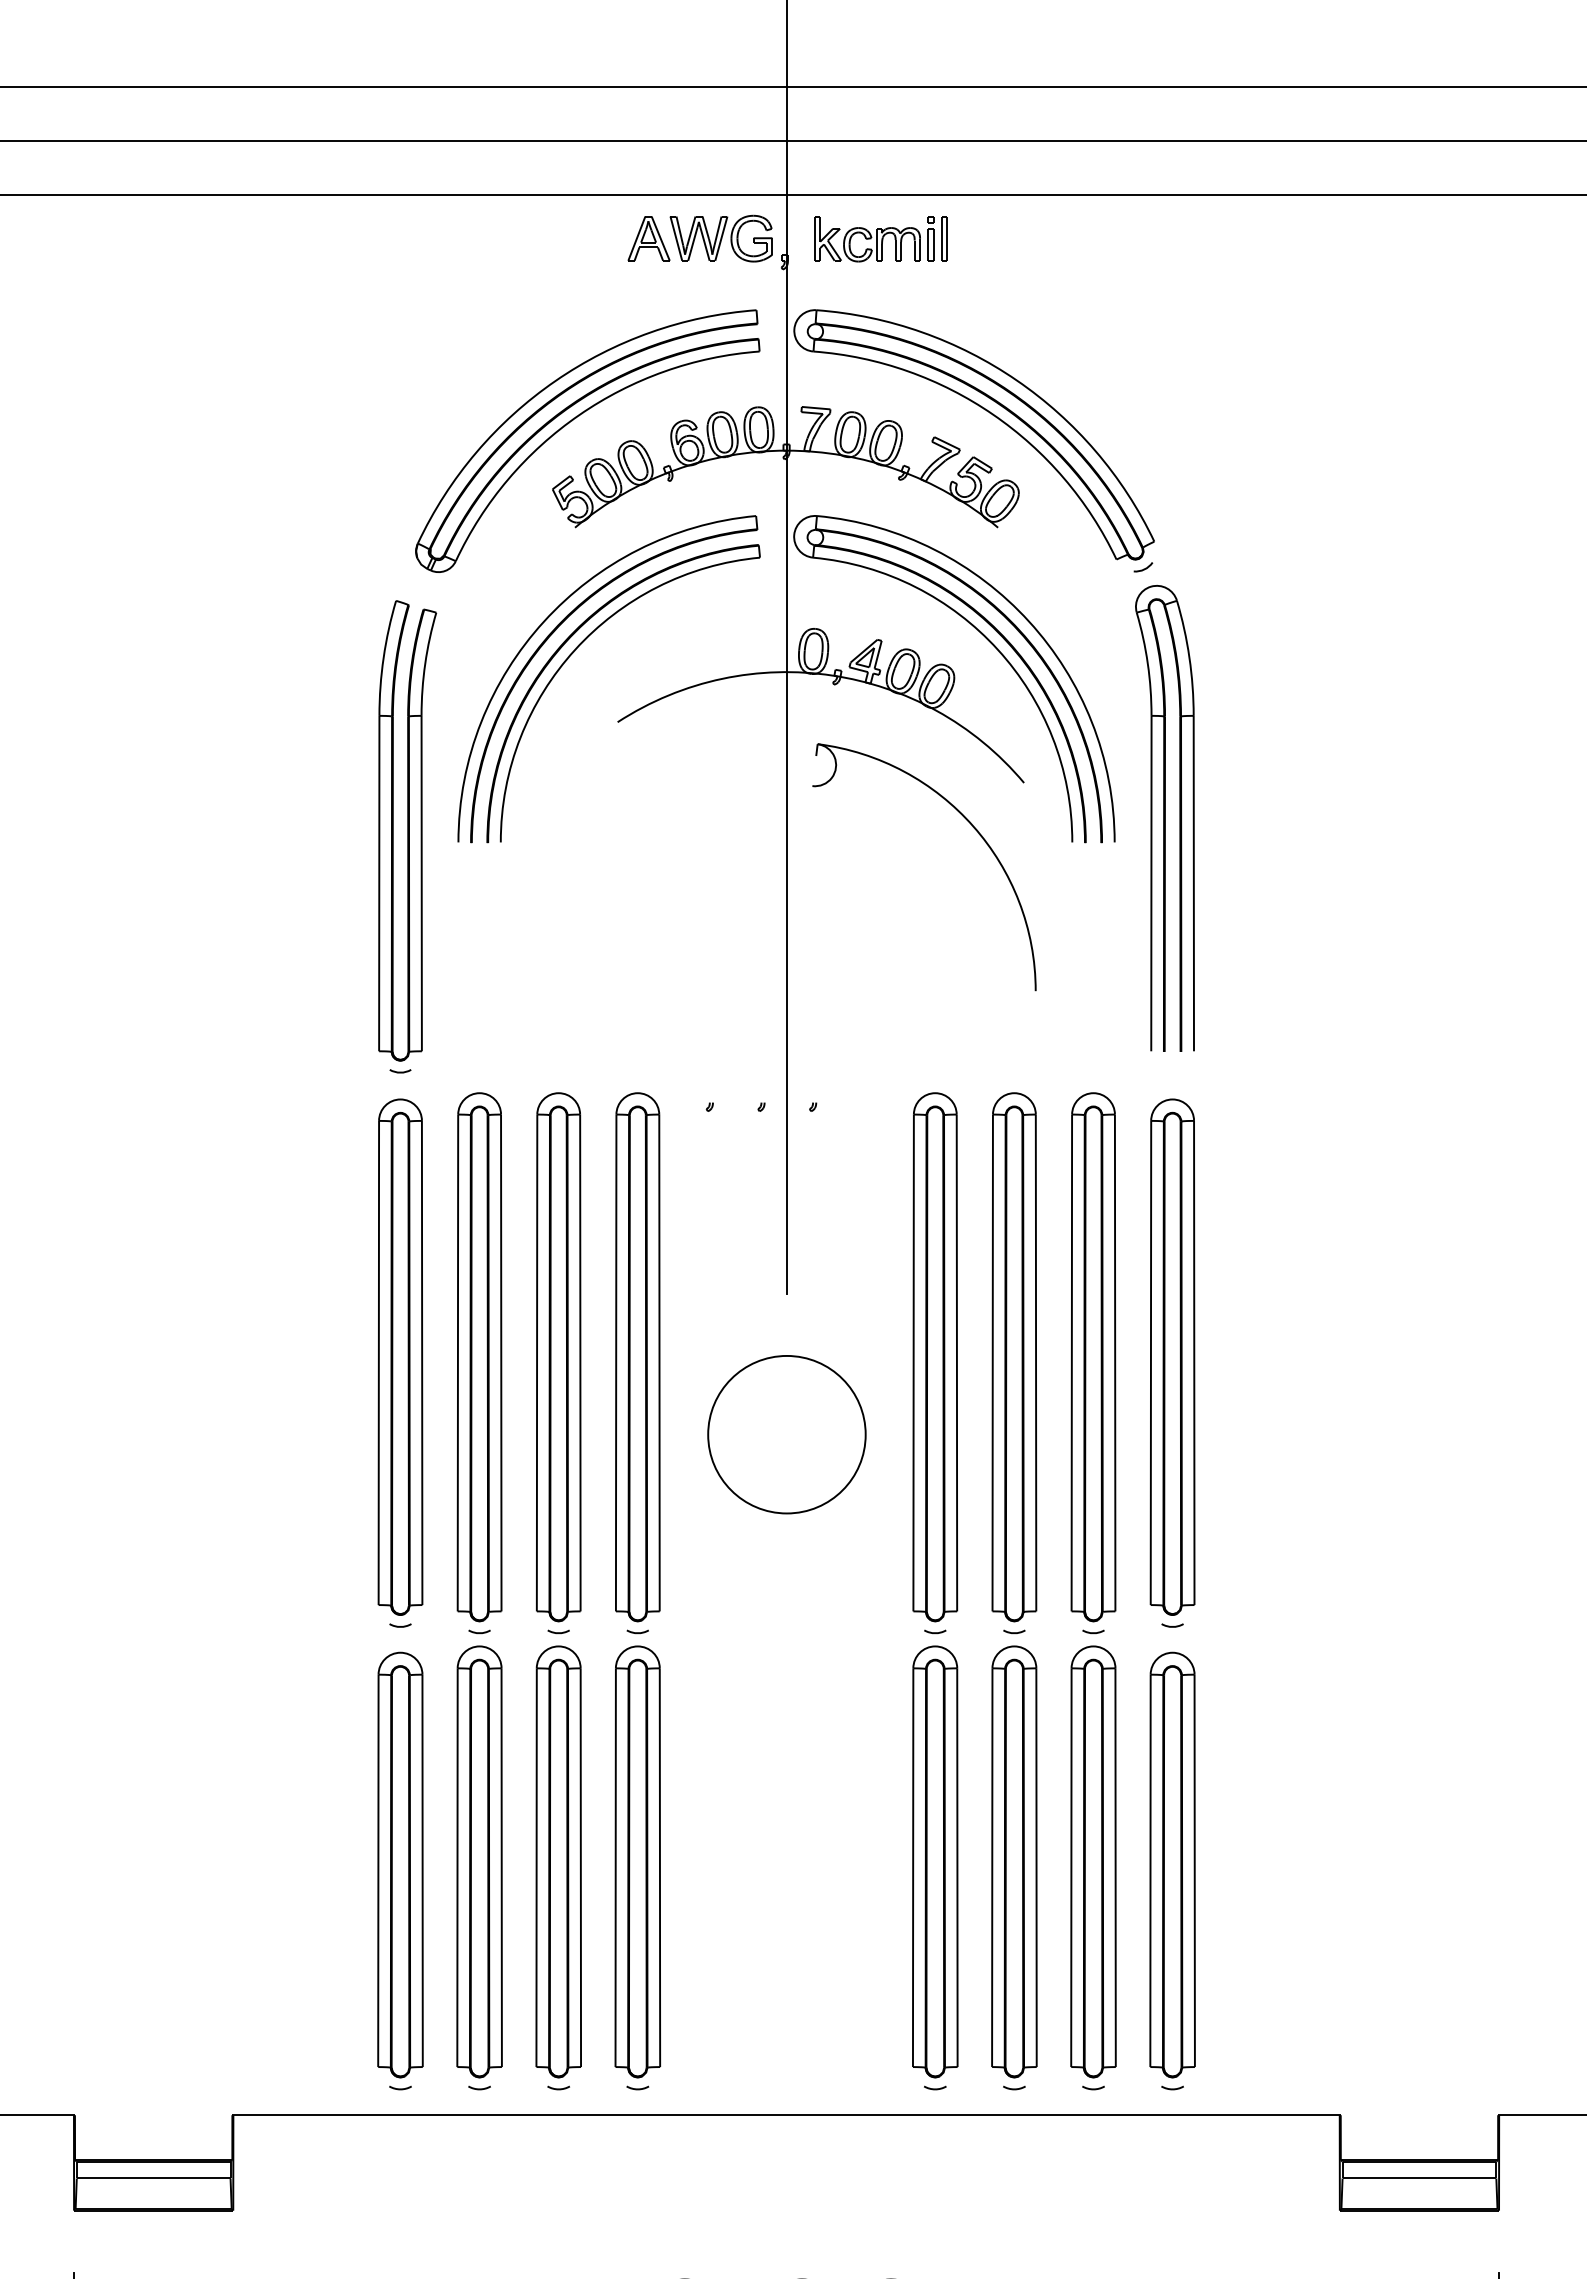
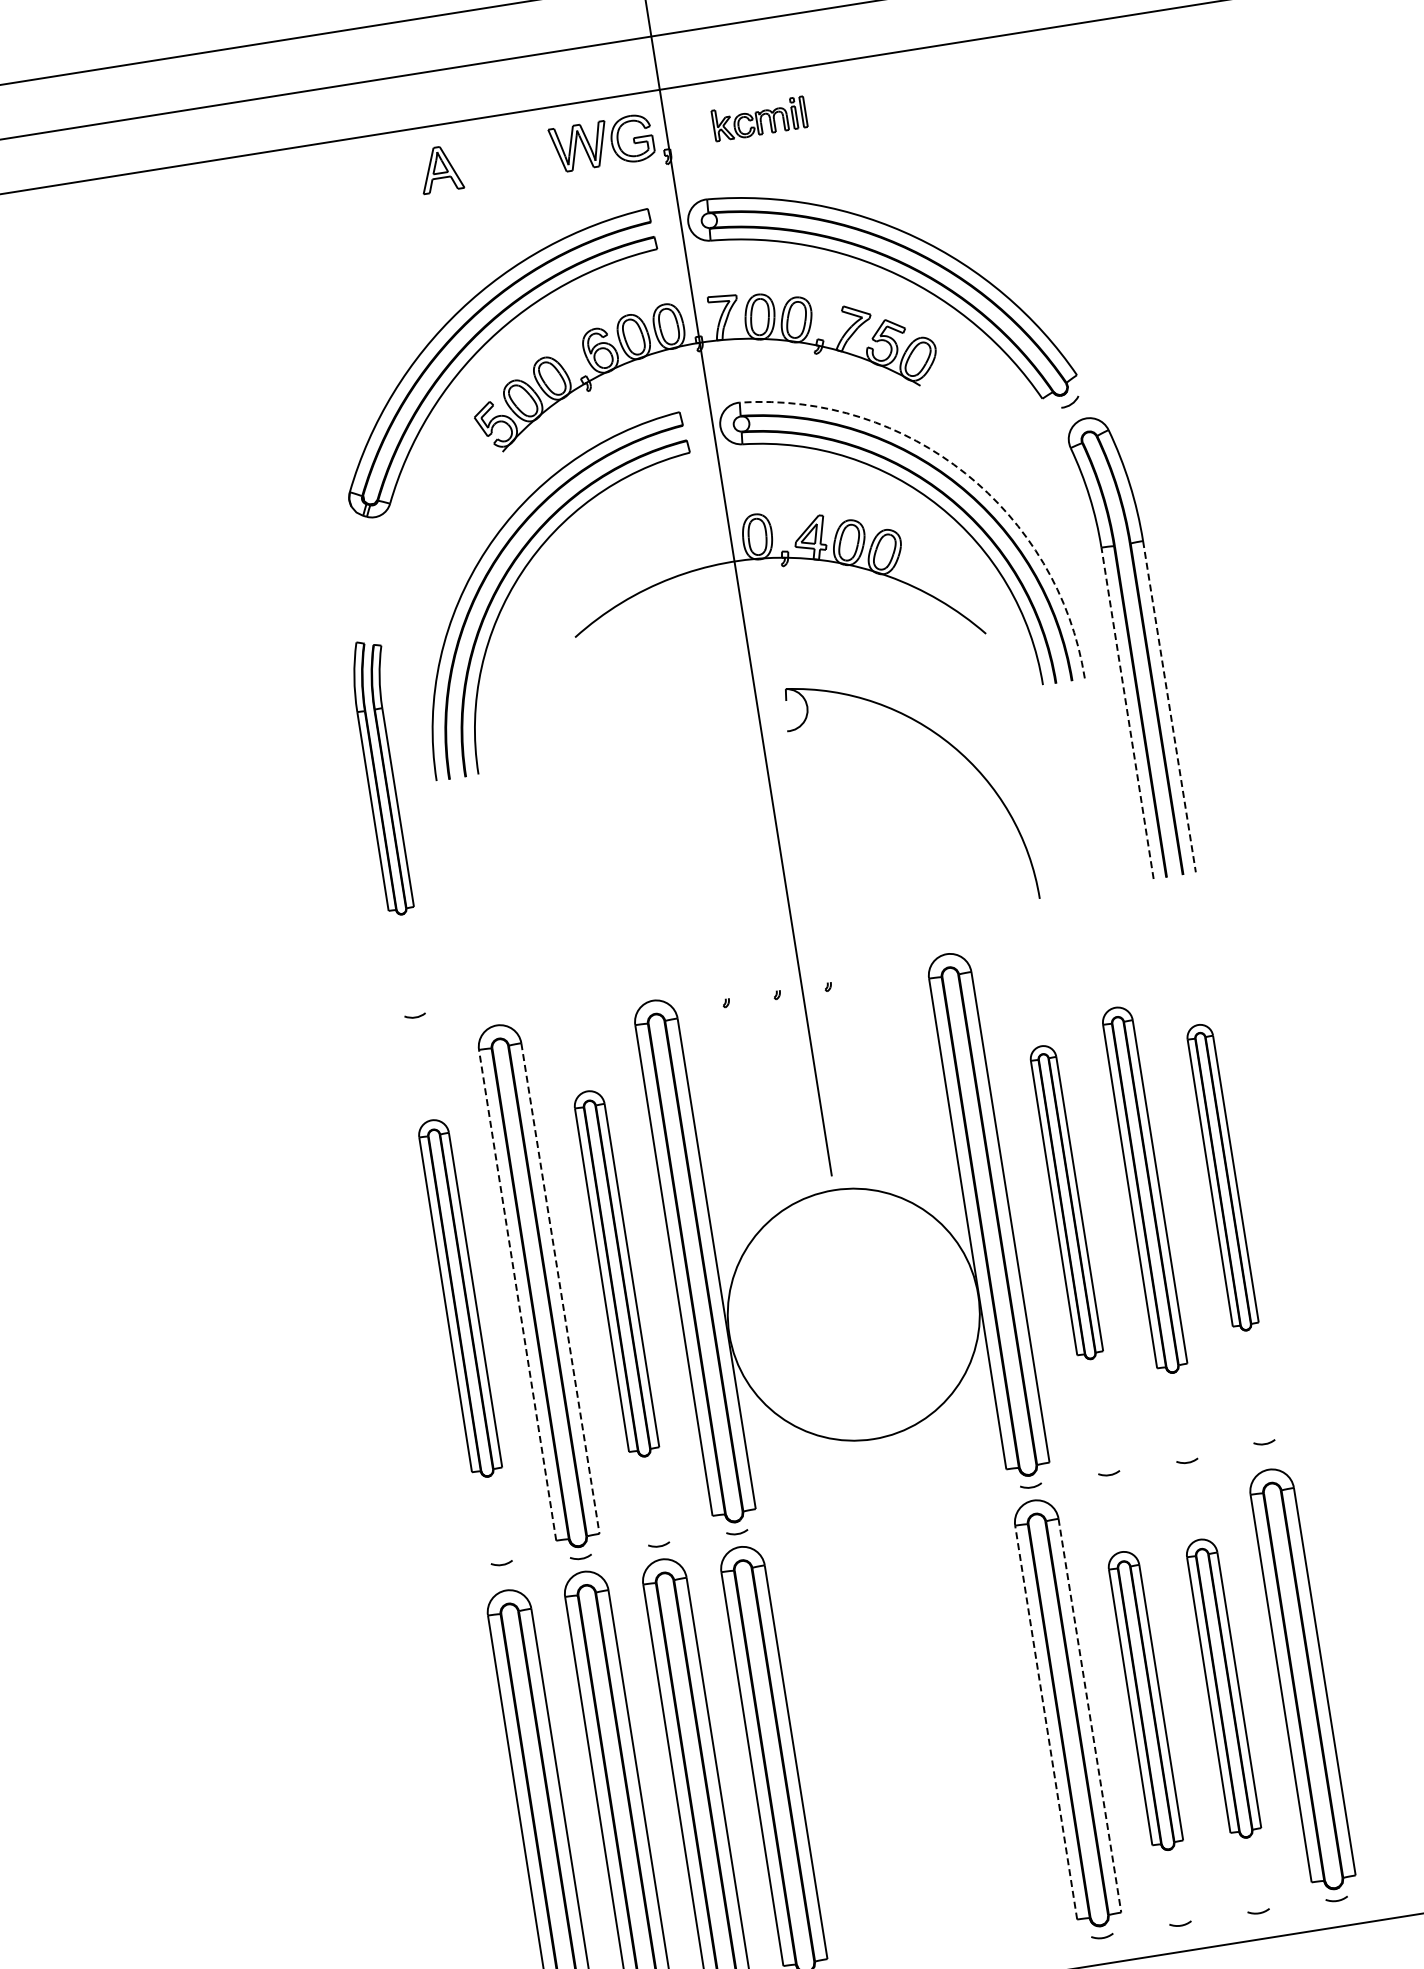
part: (648, 238) -> (440, 169), moved
part: (880, 239) -> (759, 119), size x0.7
arc: (1029, 621) -> (966, 473), solid -> dashed
part: (973, 828) -> (952, 747), moved
part: (407, 830) -> (384, 777), size x0.6
line: (1151, 883) -> (1127, 713), solid -> dashed
line: (1193, 883) -> (1169, 706), solid -> dashed
part: (400, 1356) -> (459, 1297), size x0.7
part: (1172, 1356) -> (1222, 1177), size x0.6
part: (558, 1357) -> (616, 1274), size x0.7
part: (1014, 1357) -> (1066, 1202), size x0.6
part: (1093, 1357) -> (1144, 1190), size x0.7
line: (457, 1362) -> (517, 1294), solid -> dashed
line: (501, 1363) -> (560, 1289), solid -> dashed
circle: (786, 1434) -> (853, 1314), size x1.6
part: (1014, 1861) -> (1145, 1700), size x0.7
part: (1093, 1861) -> (1223, 1688), size x0.7
line: (913, 1867) -> (1046, 1722), solid -> dashed
line: (957, 1868) -> (1090, 1716), solid -> dashed

